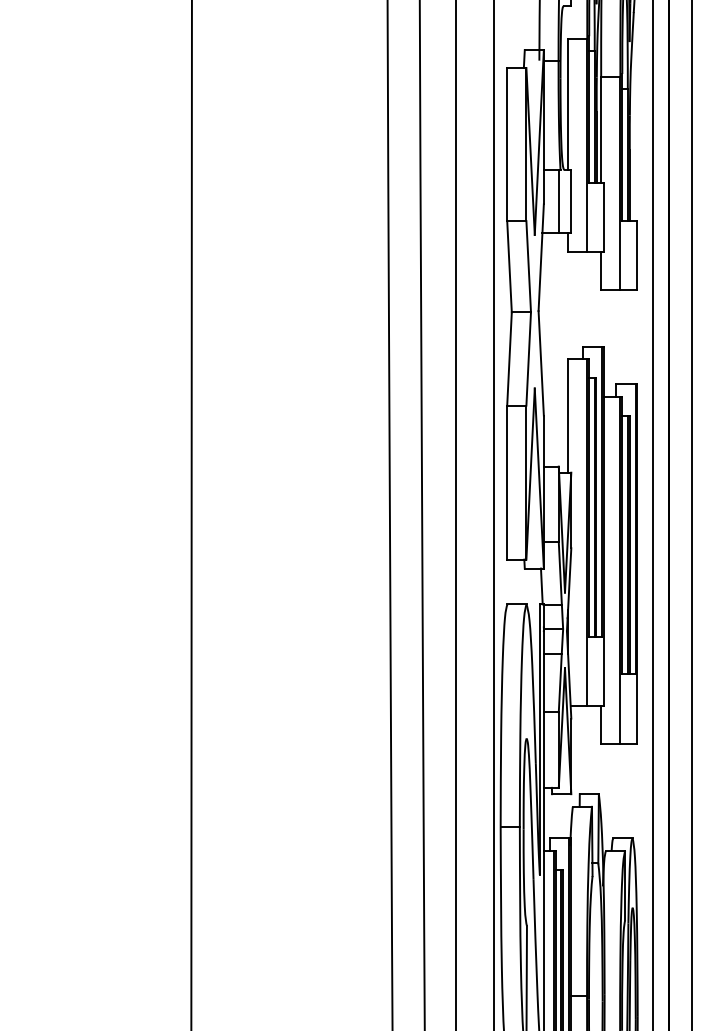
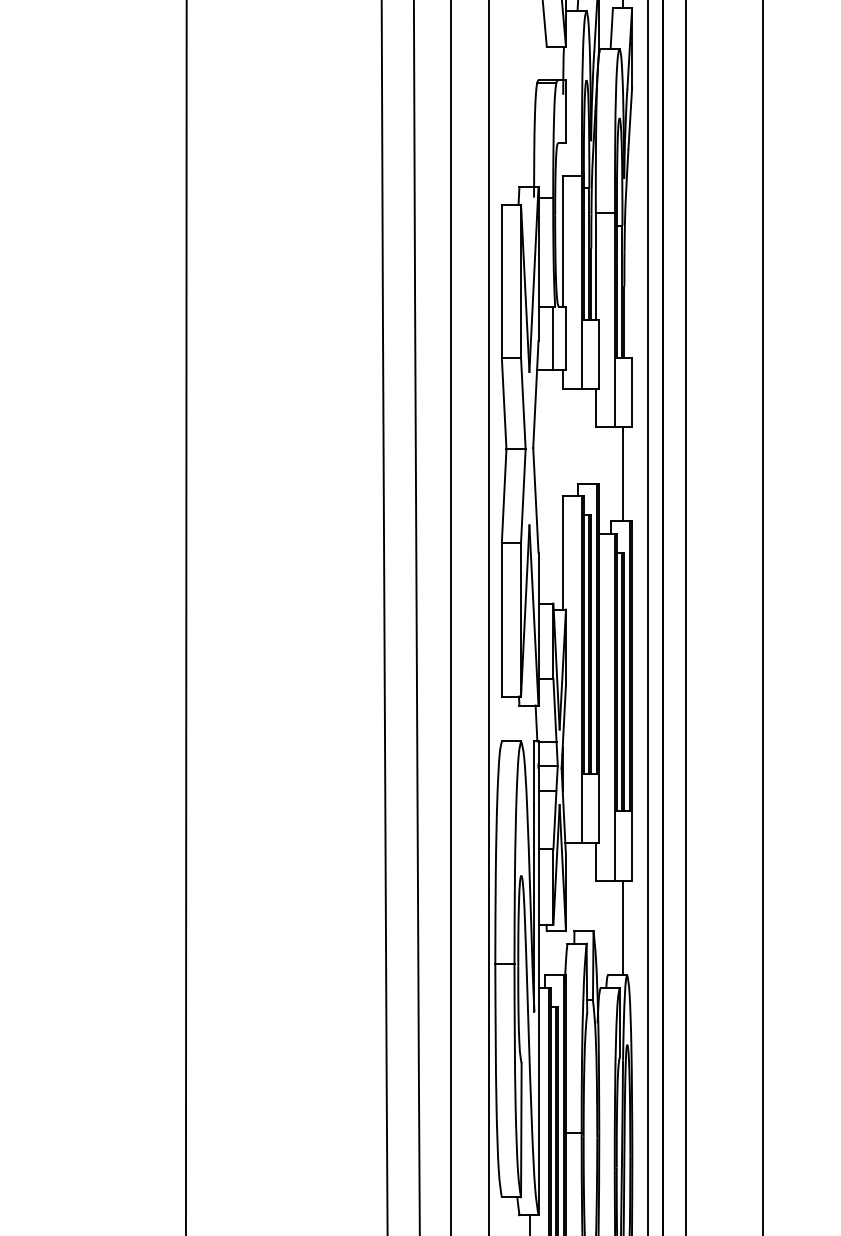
line: (627, 336) -> (622, 473), added
line: (627, 790) -> (622, 927), added

